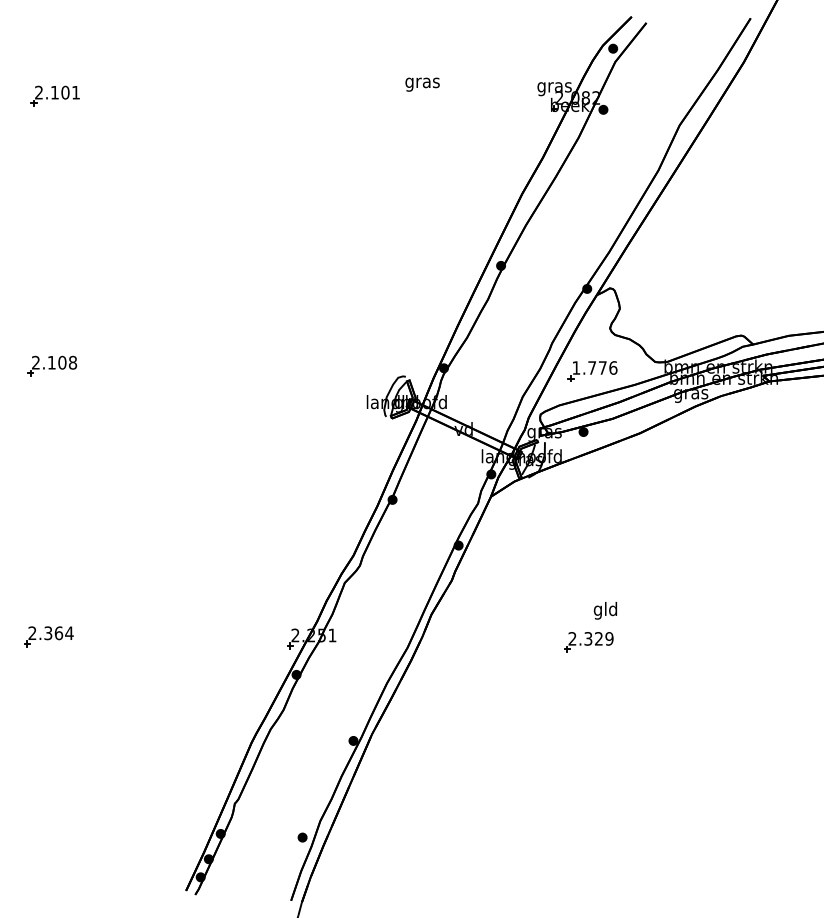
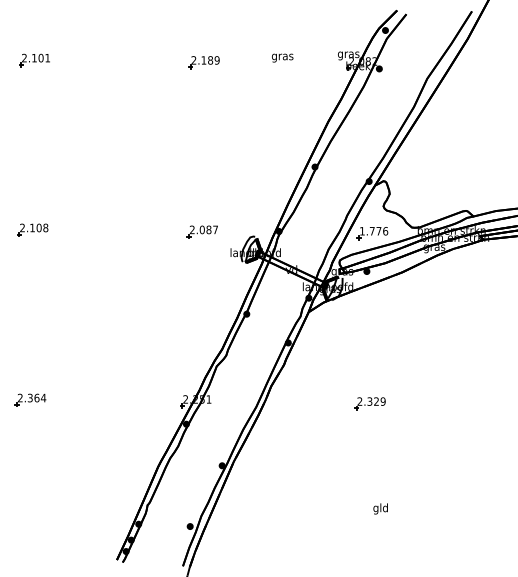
text: (422, 83) -> (282, 57), moved
part: (323, 99) -> (203, 62), added
part: (320, 368) -> (201, 231), added
text: (605, 610) -> (380, 508), moved

